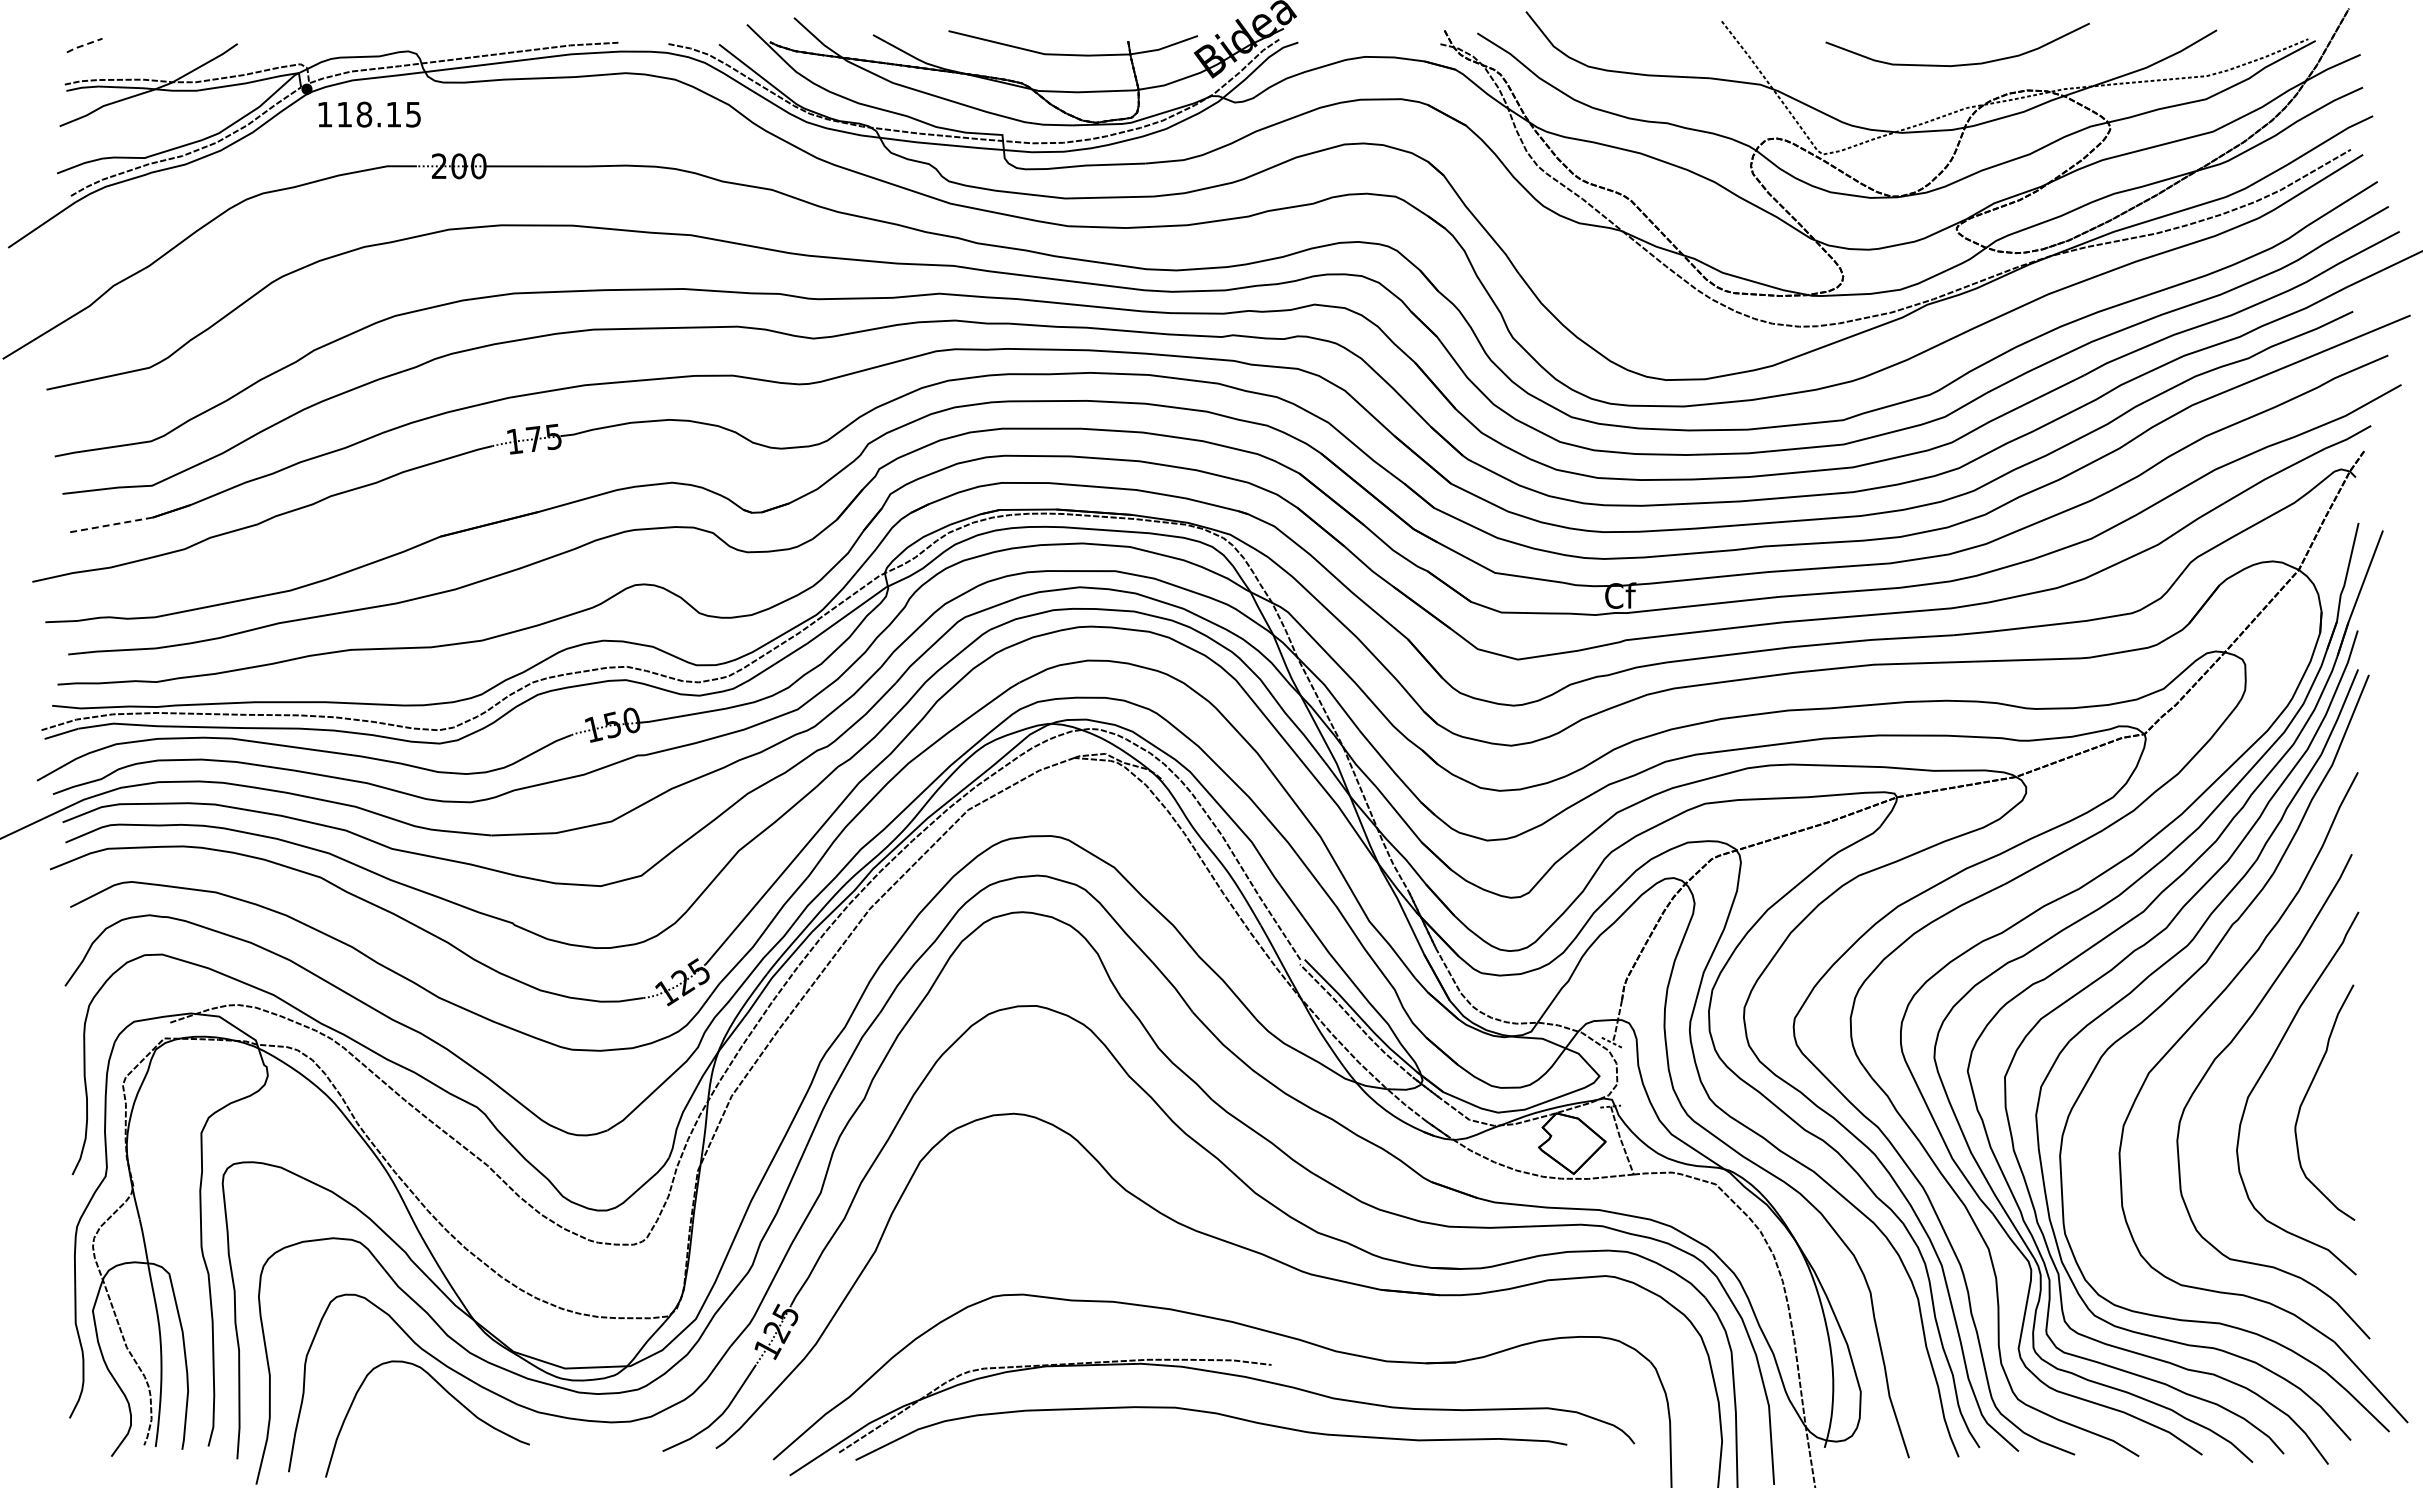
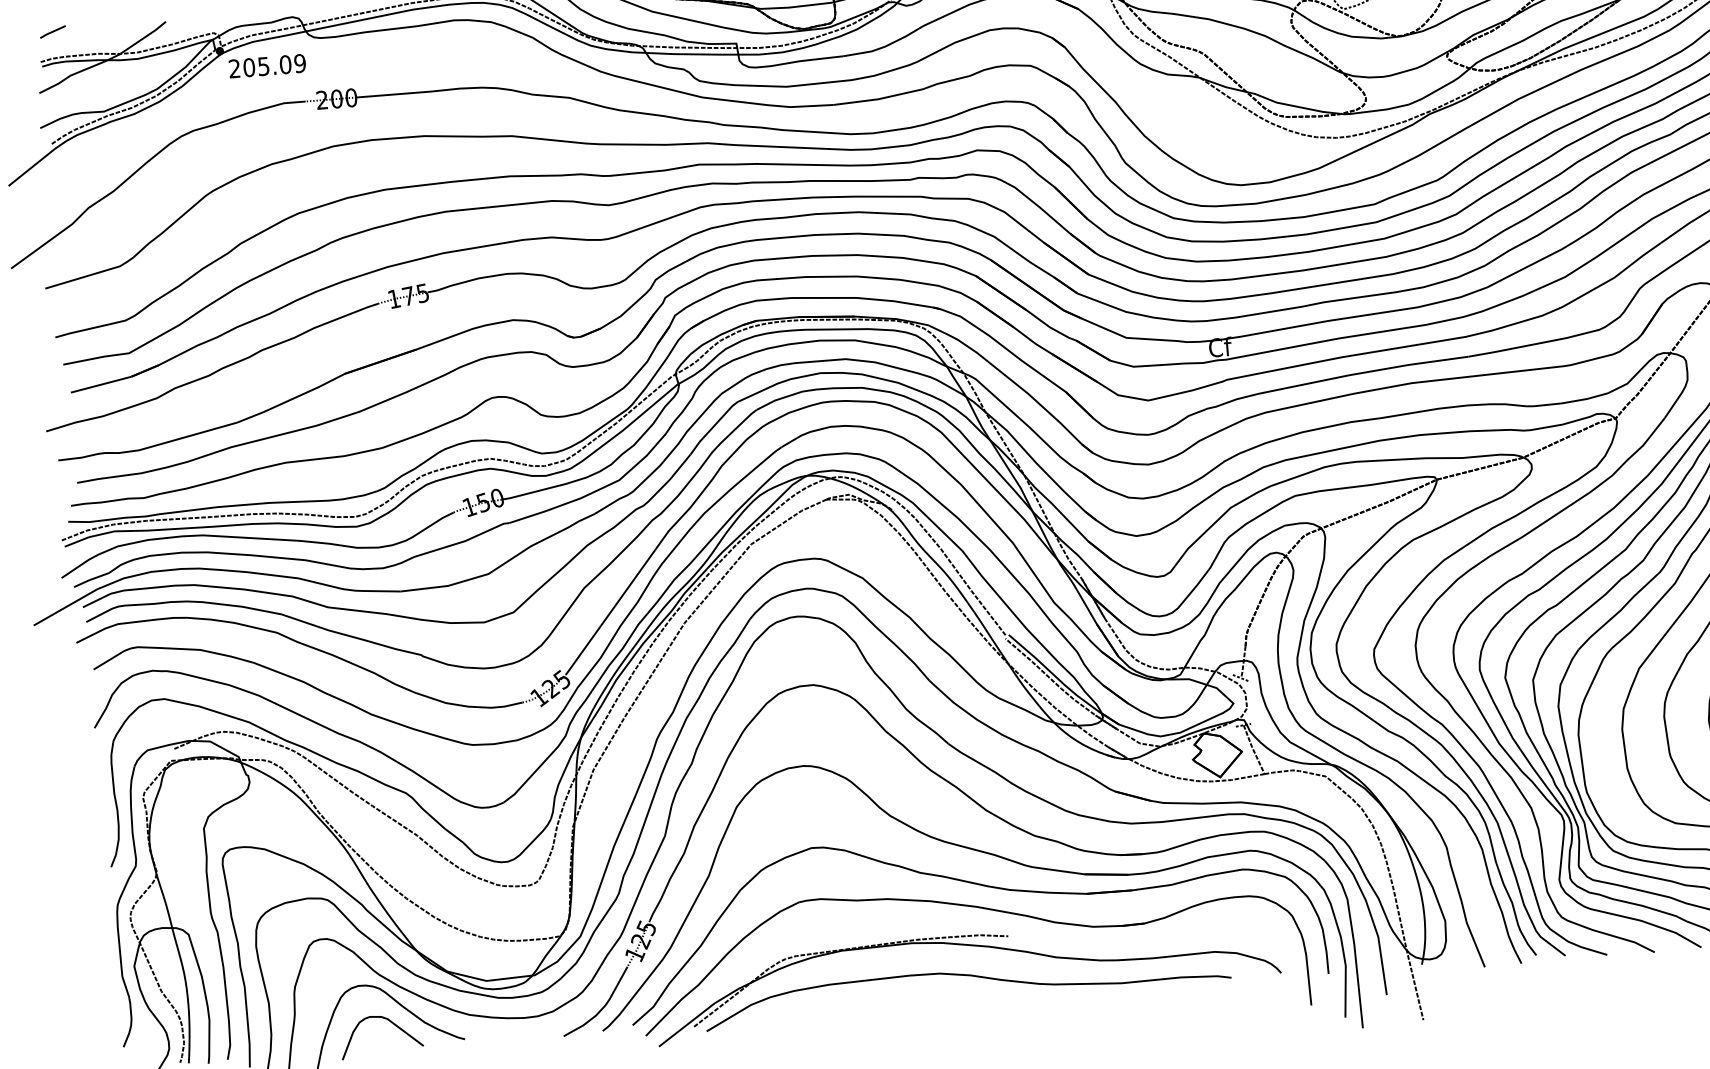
line: (83, 45) -> (52, 32), dashed -> solid
text: (369, 114) -> (267, 66), 118.15 -> 205.09
line: (110, 525) -> (100, 385), dashed -> solid
part: (1238, 1293) -> (979, 885), added
curve: (433, 1415) -> (392, 1023), added

